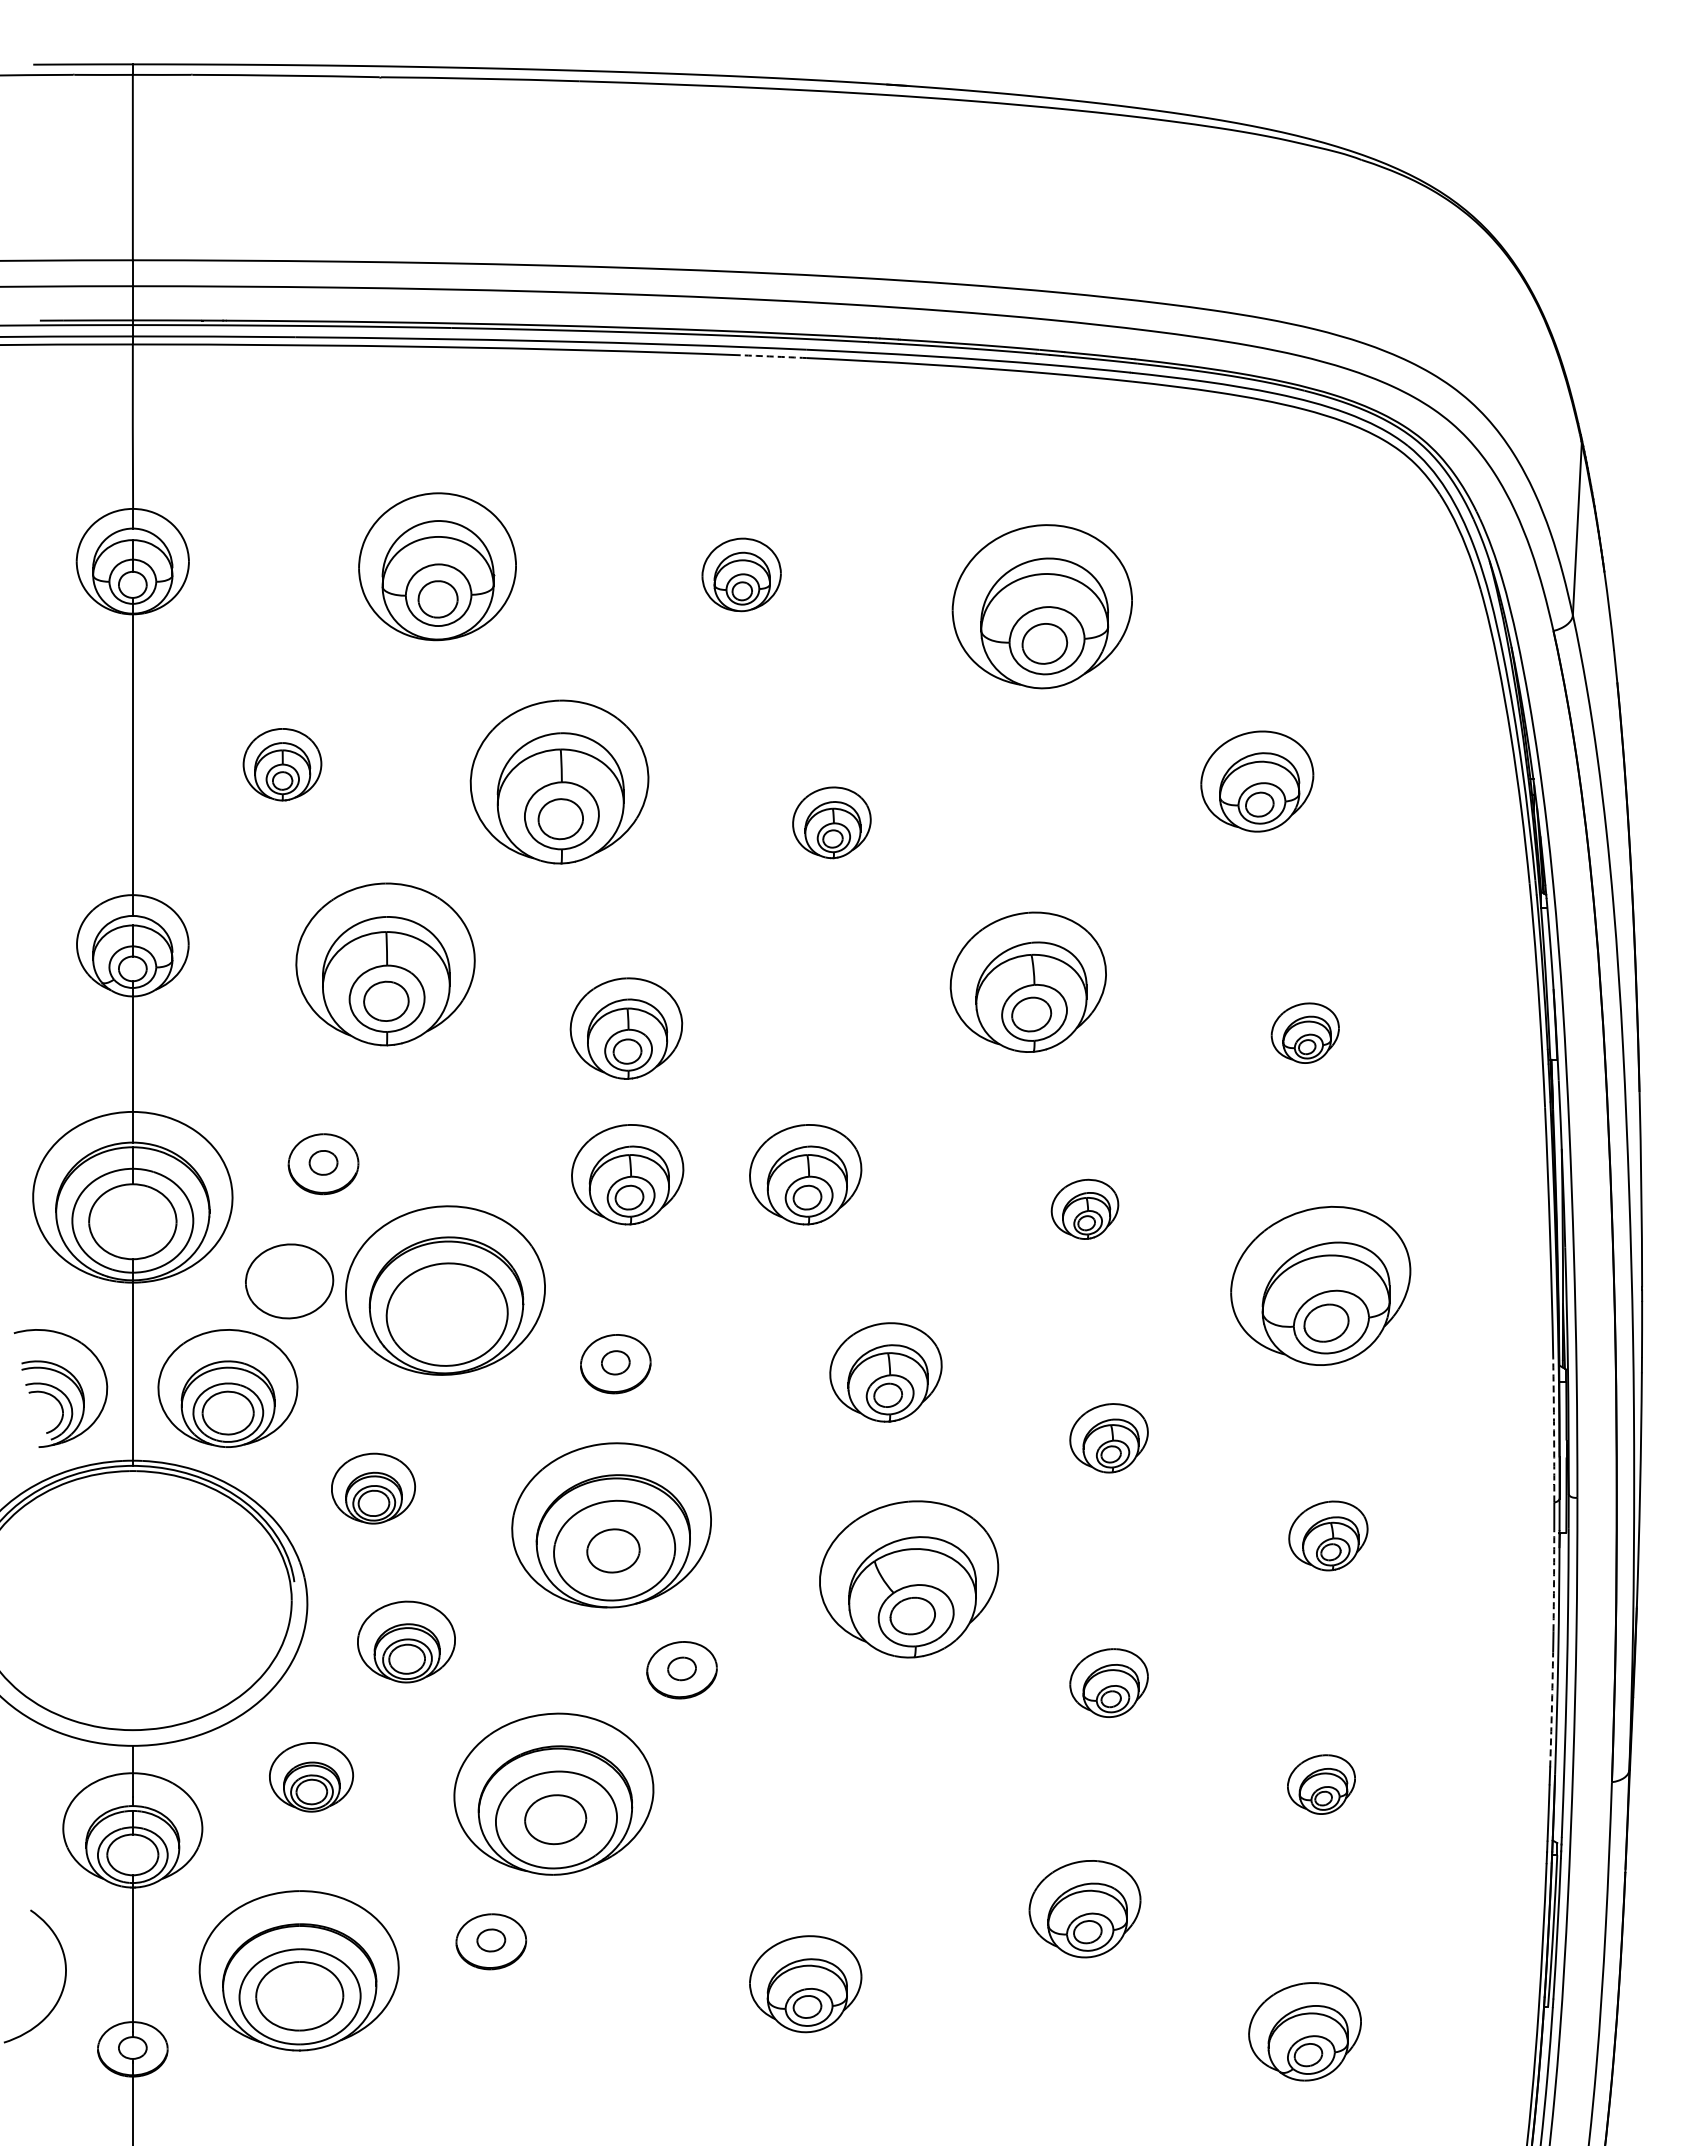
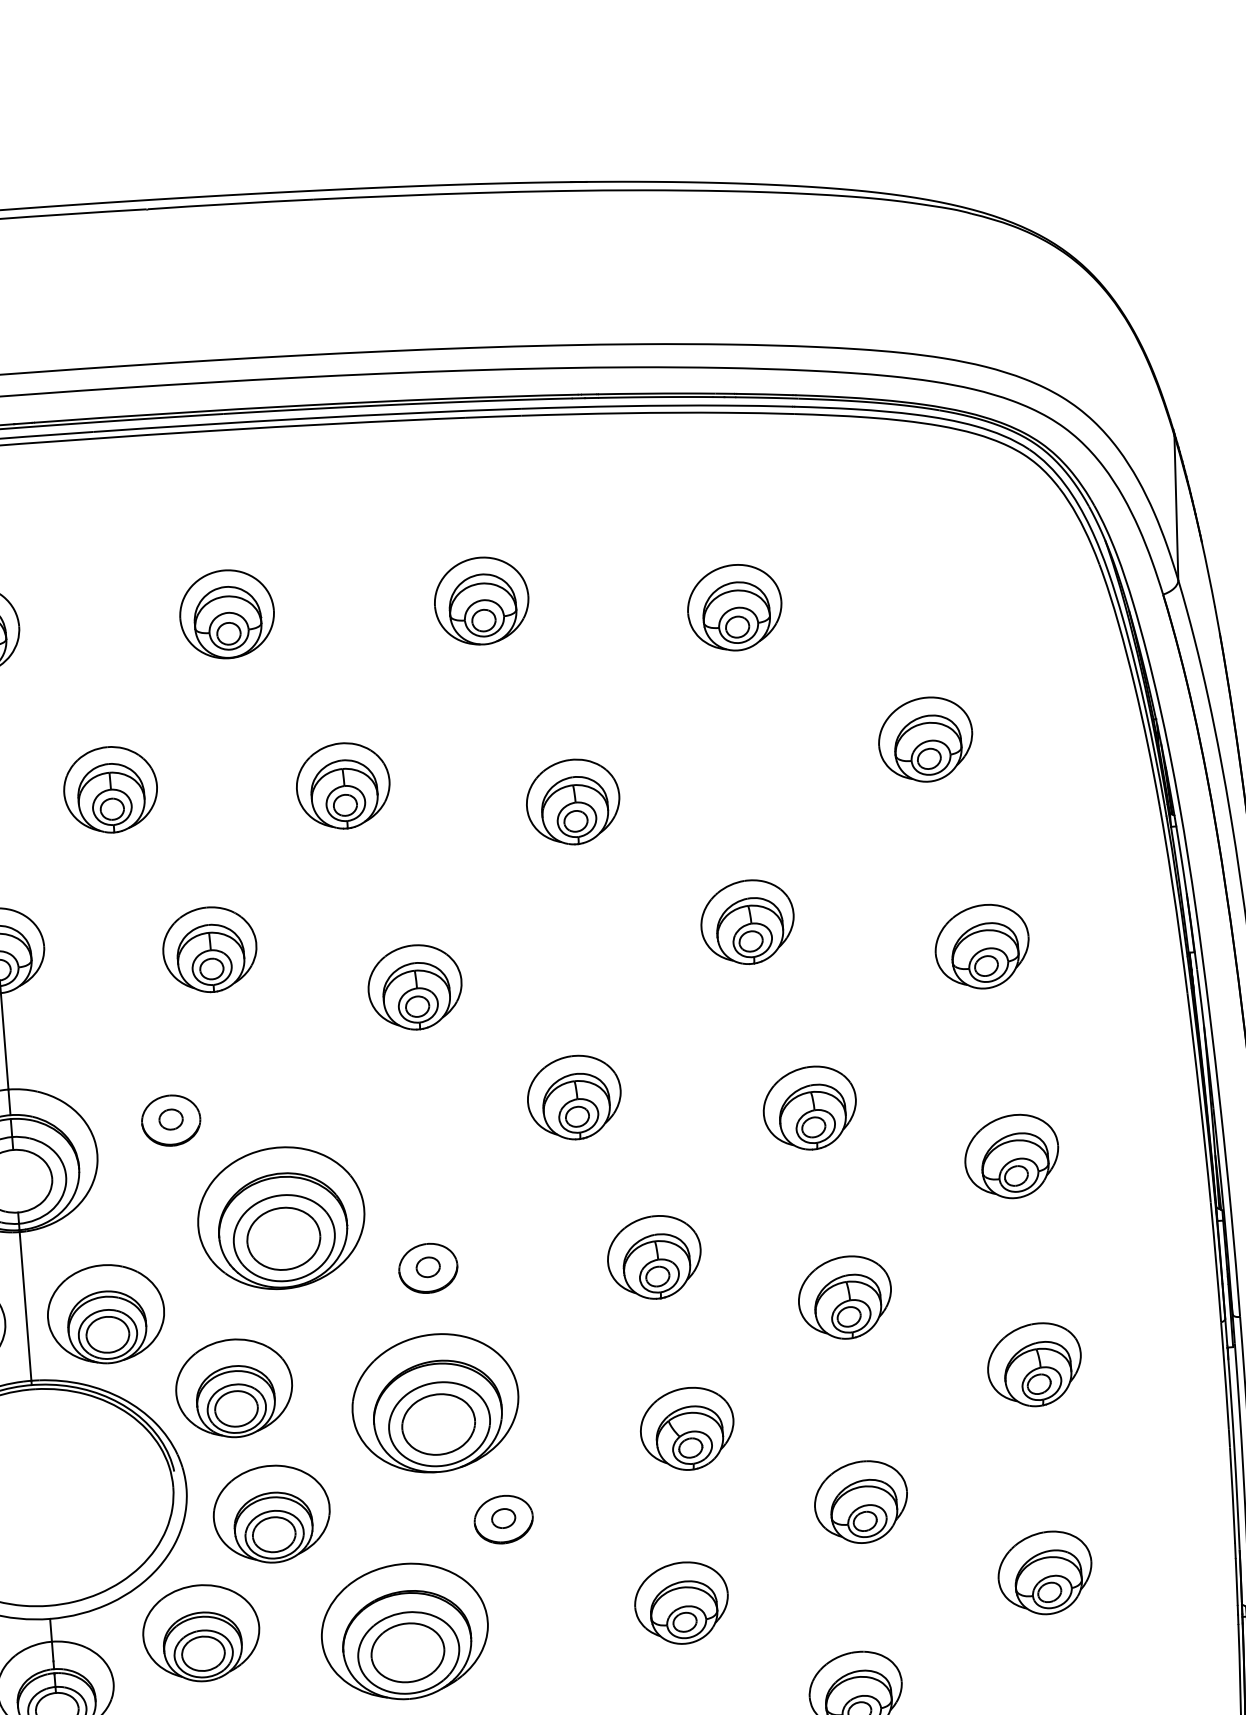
arc: (773, 356) -> (493, 416), dashed -> solid
part: (437, 566) -> (227, 614), size x0.71
part: (741, 574) -> (481, 600), size x1.43
part: (1042, 606) -> (734, 607), size x0.62
part: (282, 764) -> (110, 789), size x1.43
part: (559, 781) -> (343, 785), size x0.62
part: (831, 822) -> (572, 801), size x1.43
part: (385, 964) -> (209, 949), size x0.62
part: (1027, 981) -> (746, 921), size x0.71
part: (1305, 1032) -> (982, 946), size x1.67
part: (627, 1174) -> (425, 1109), removed
part: (1084, 1209) -> (809, 1108), size x1.67
part: (289, 1281) -> (283, 1238), moved
part: (1320, 1285) -> (1011, 1156), size x0.62
arc: (1554, 1430) -> (1216, 1262), dashed -> solid
part: (1108, 1438) -> (844, 1298), size x1.43
part: (373, 1488) -> (234, 1388), size x1.67
part: (1328, 1535) -> (1034, 1364), size x1.43
part: (613, 1550) -> (438, 1424), size x1.67
part: (908, 1579) -> (686, 1429), size x0.62
arc: (1554, 1581) -> (1226, 1388), dashed -> solid
part: (406, 1641) -> (271, 1513), size x1.43
part: (1108, 1682) -> (860, 1501), size x1.43
arc: (1551, 1709) -> (1232, 1495), dashed -> solid
part: (311, 1777) -> (201, 1633), size x1.67
part: (1321, 1784) -> (1045, 1573), size x1.67
part: (885, 1786) -> (681, 1603), added
part: (555, 1819) -> (407, 1652), size x1.43

